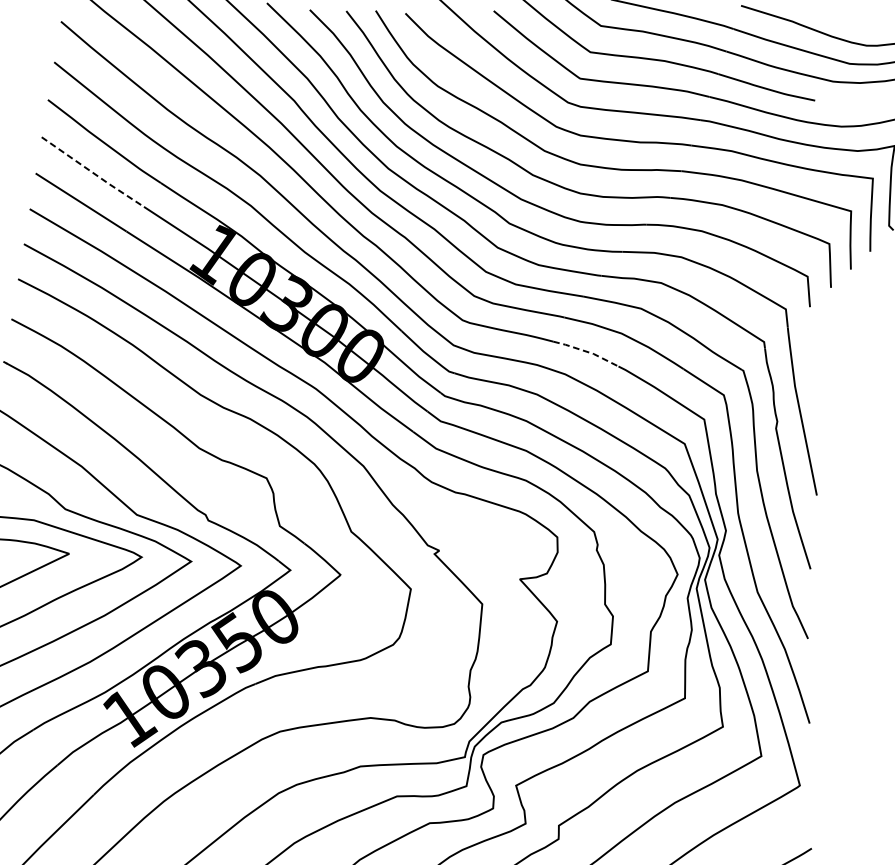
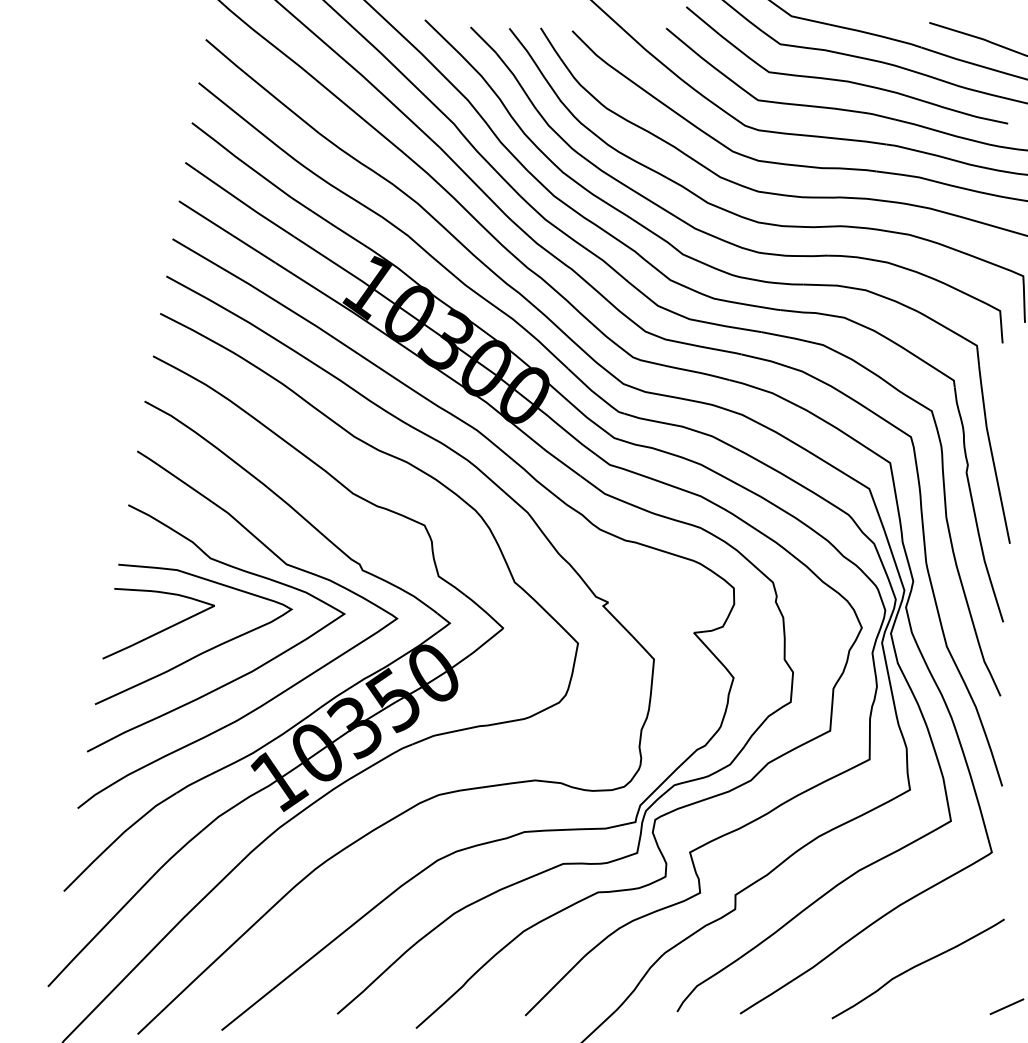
line: (93, 172) -> (240, 200), dashed -> solid
line: (587, 351) -> (765, 390), dashed -> solid

